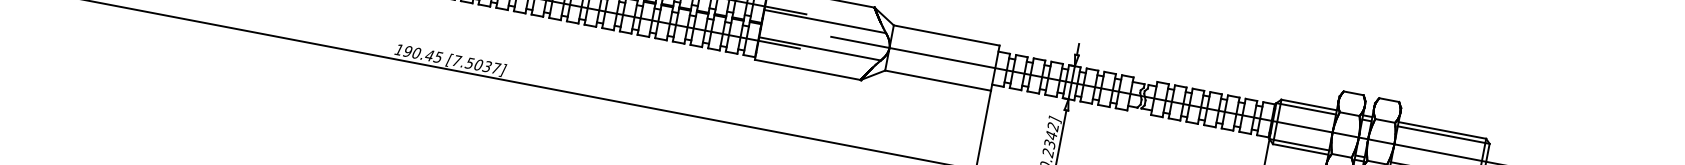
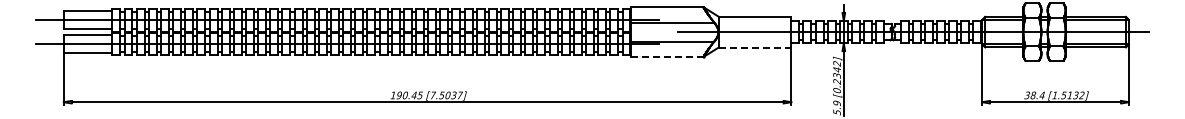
line: (808, 70) -> (667, 57), solid -> dashed
line: (939, 80) -> (755, 47), solid -> dashed

